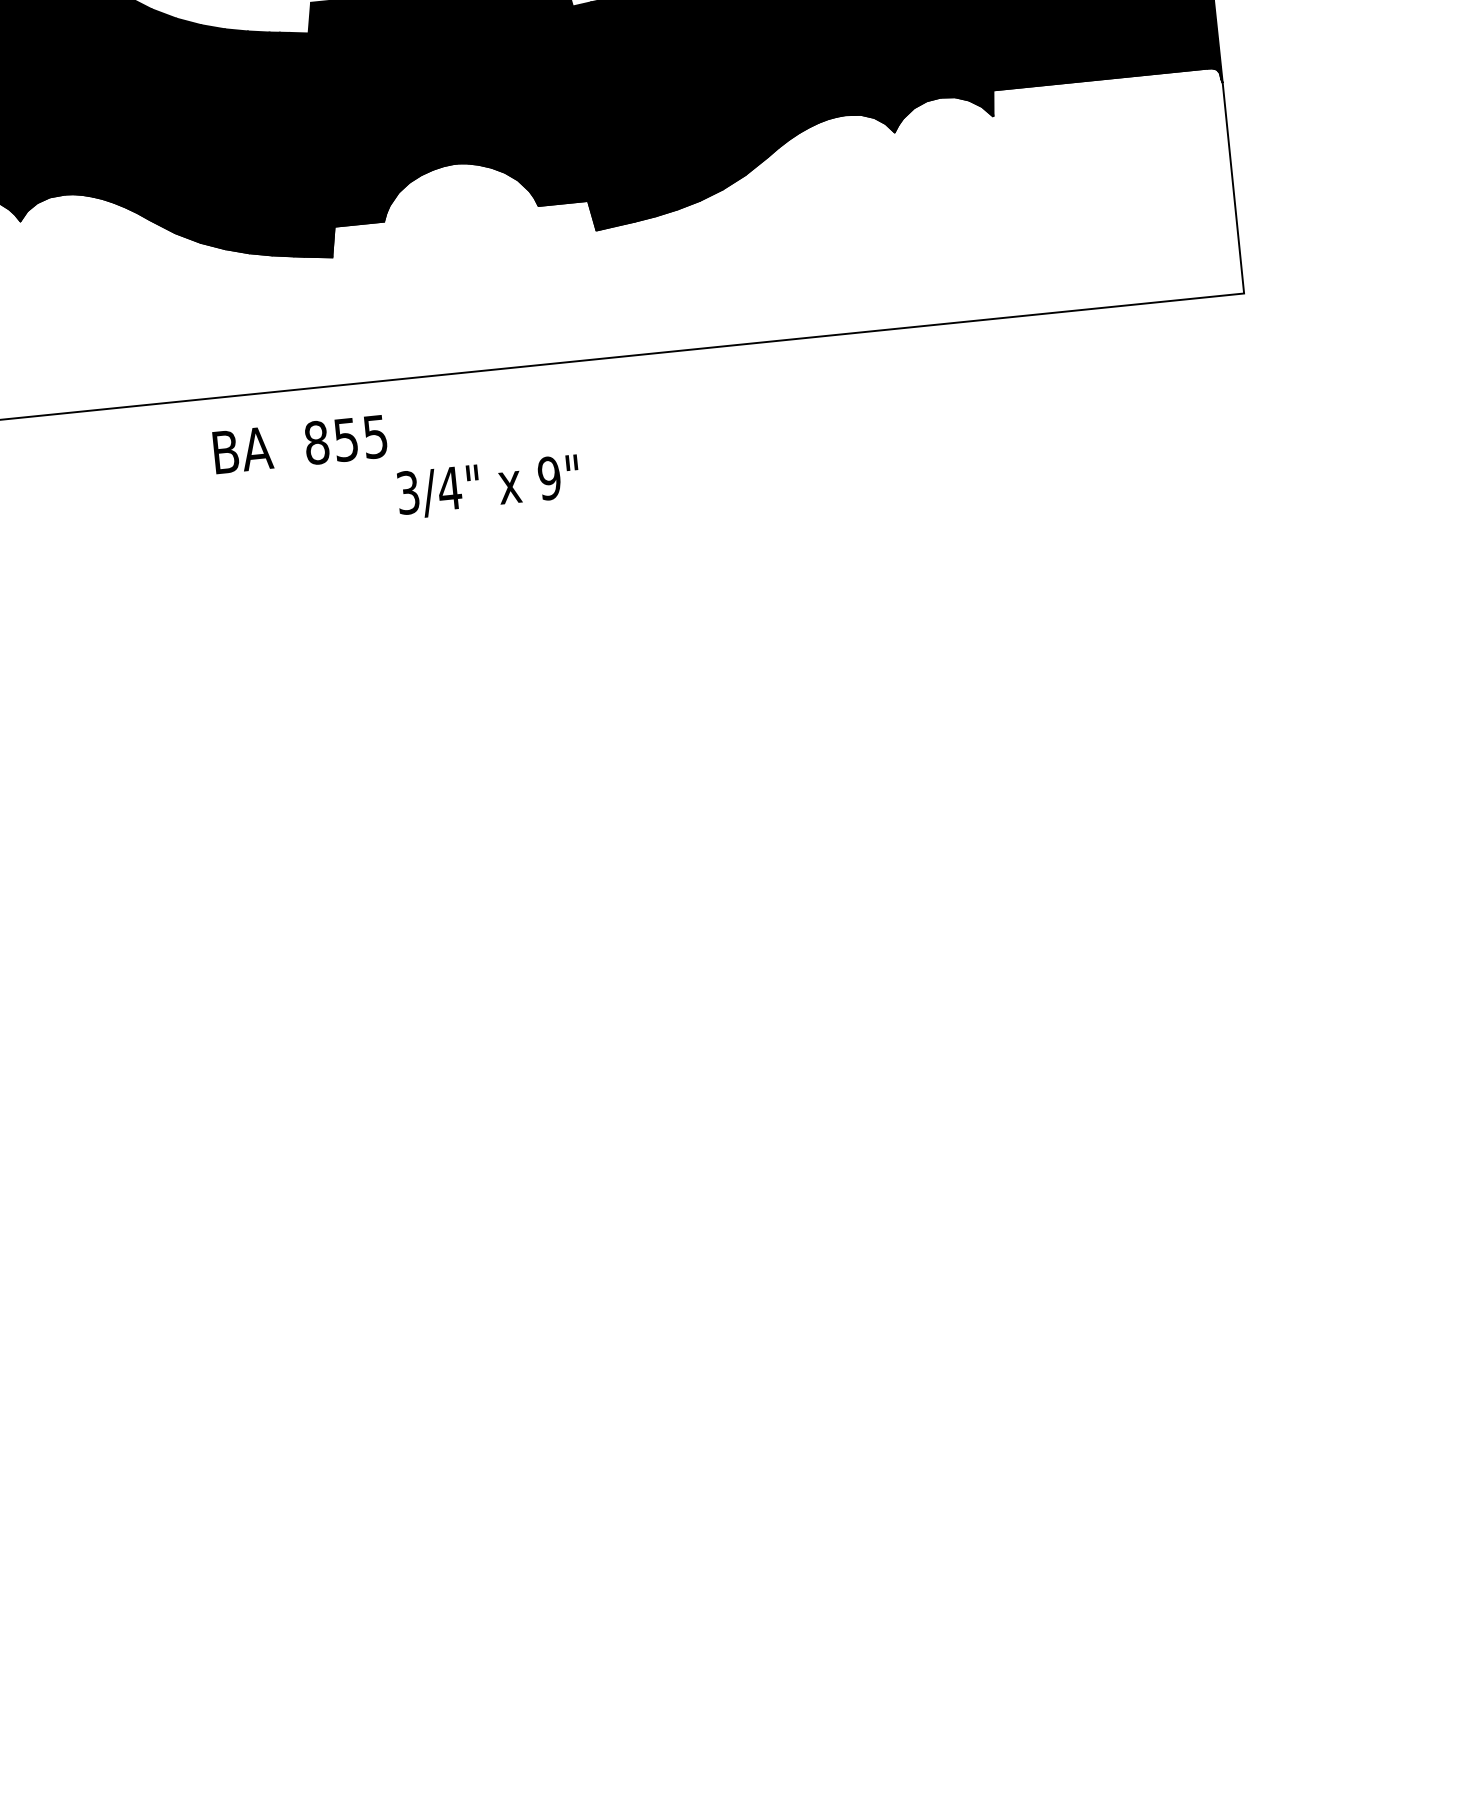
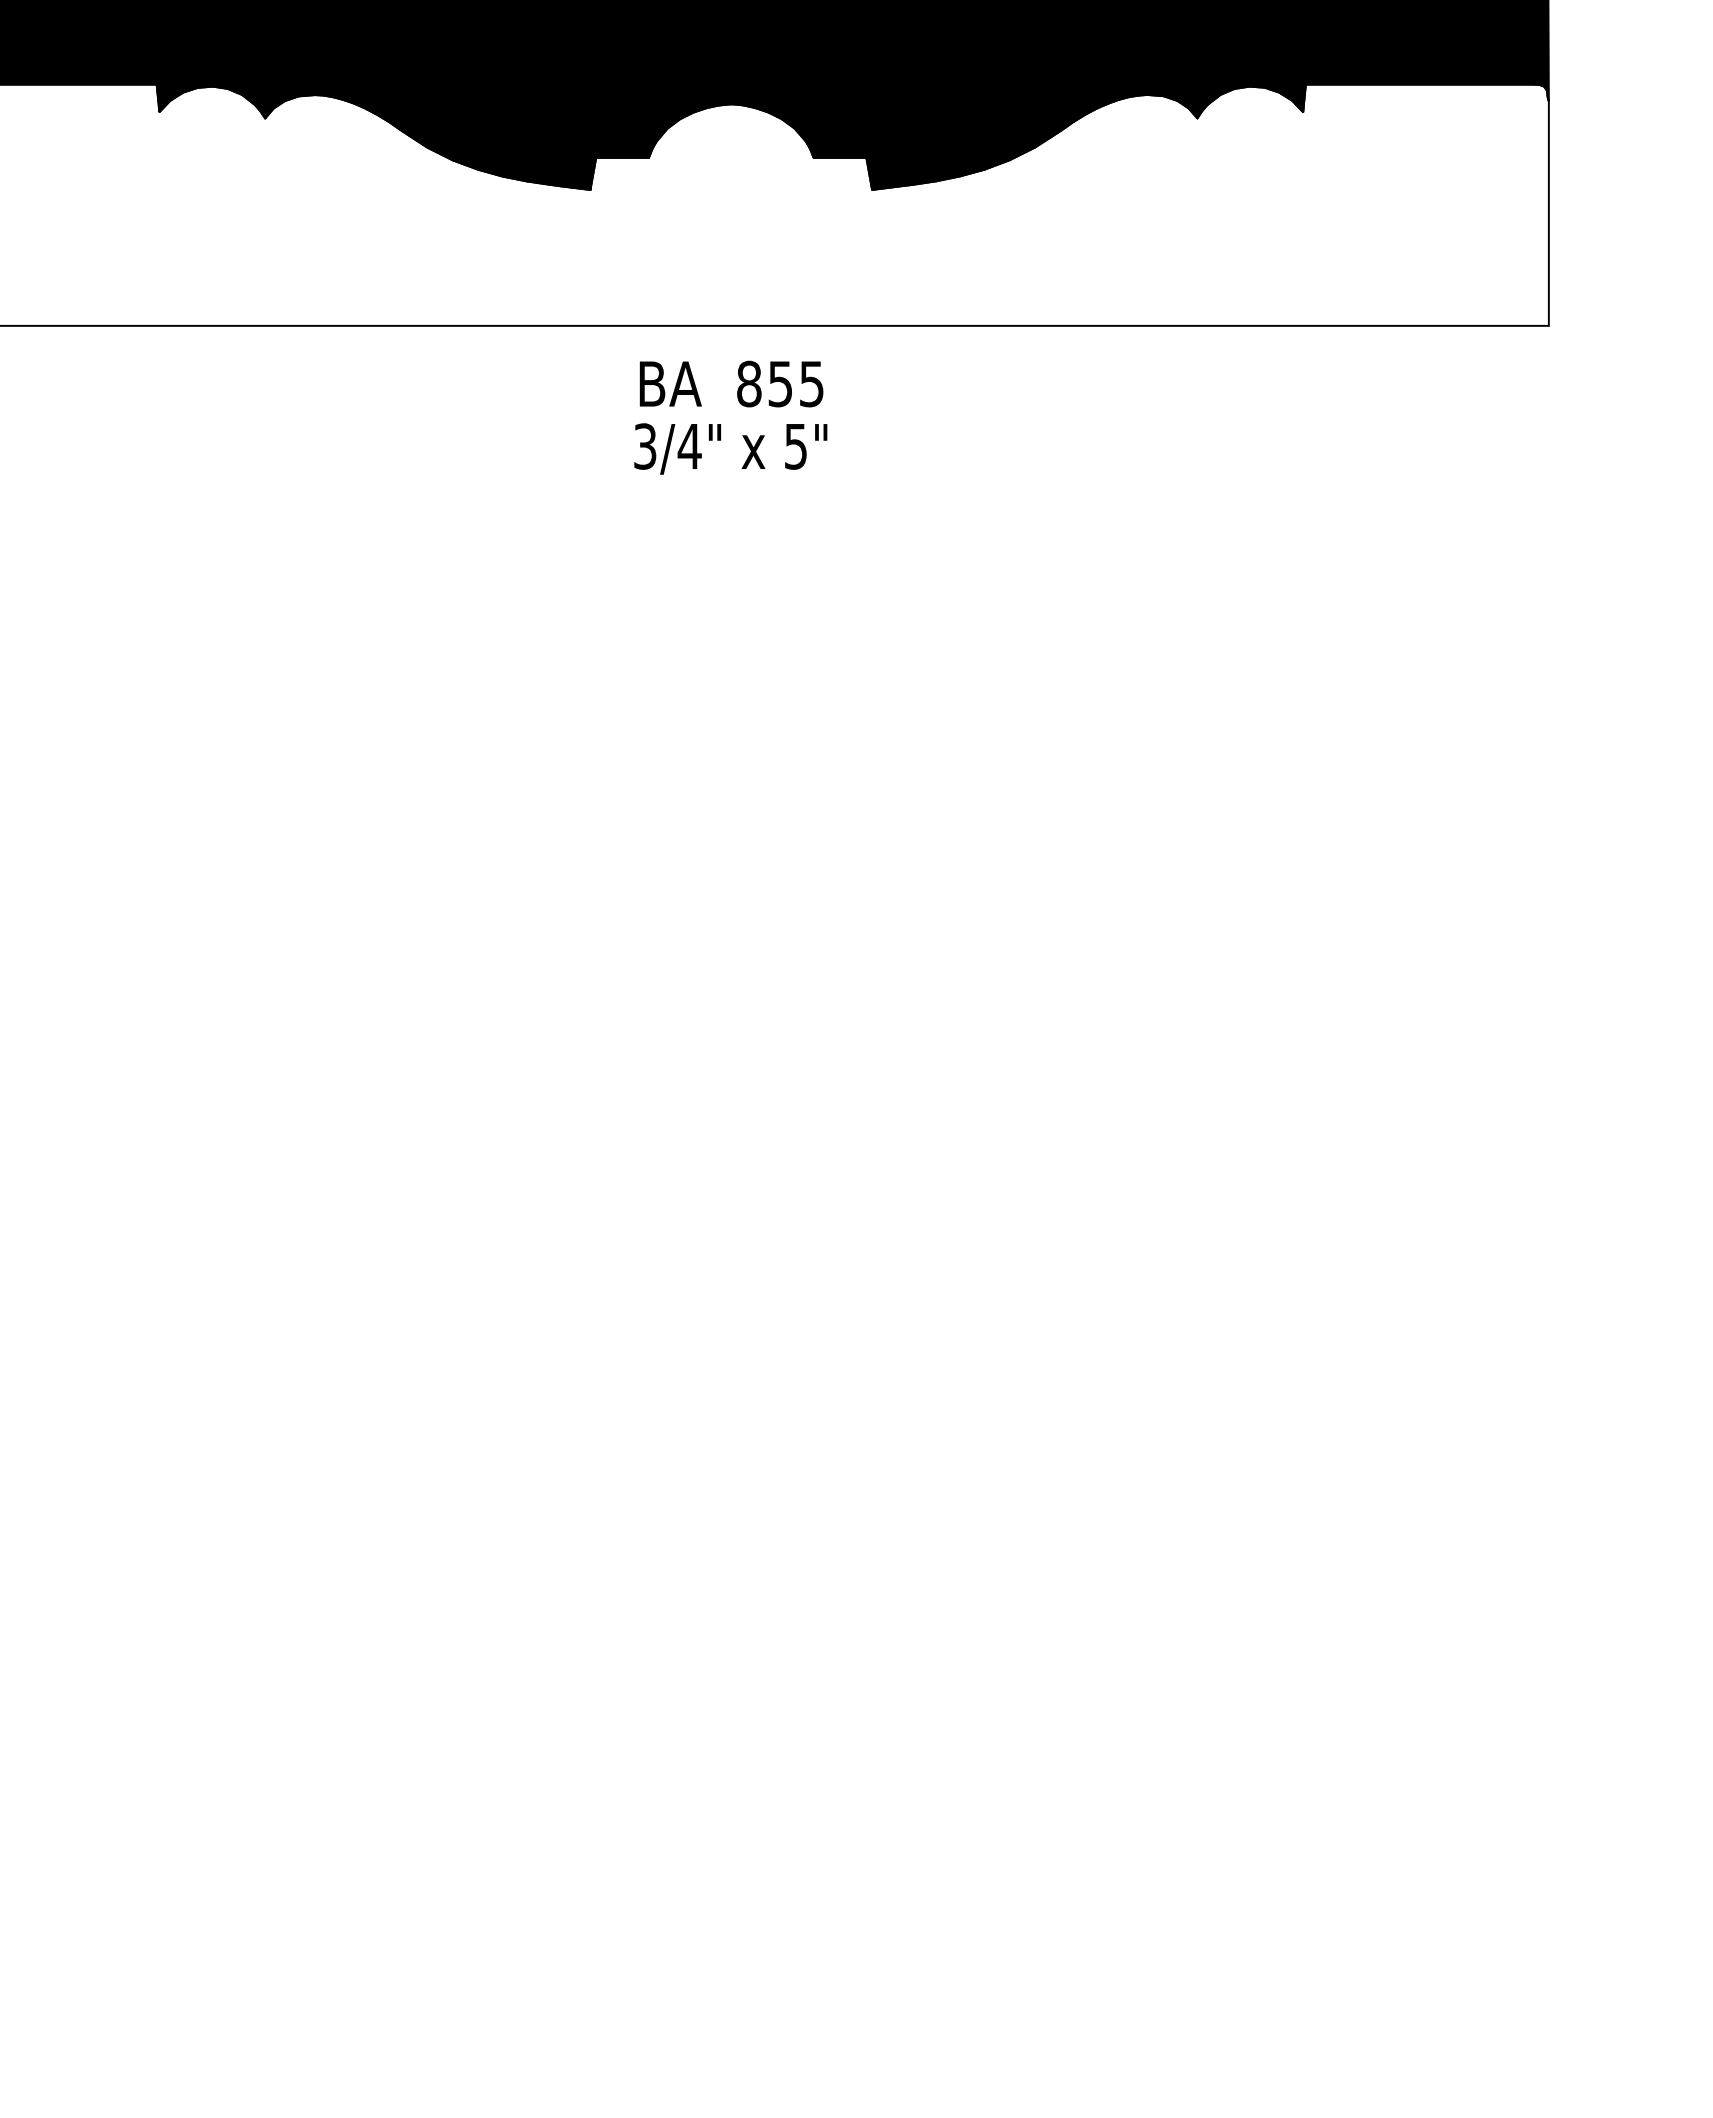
text: (300, 443) -> (731, 383), moved
text: (549, 478) -> (795, 446), 9" -> 5"

